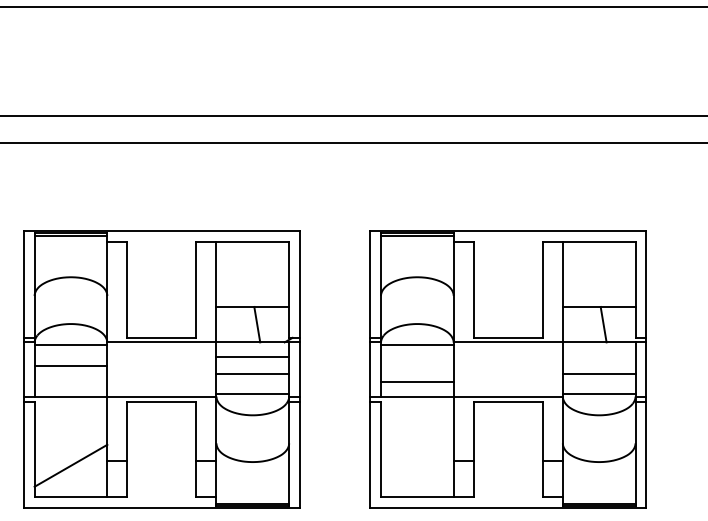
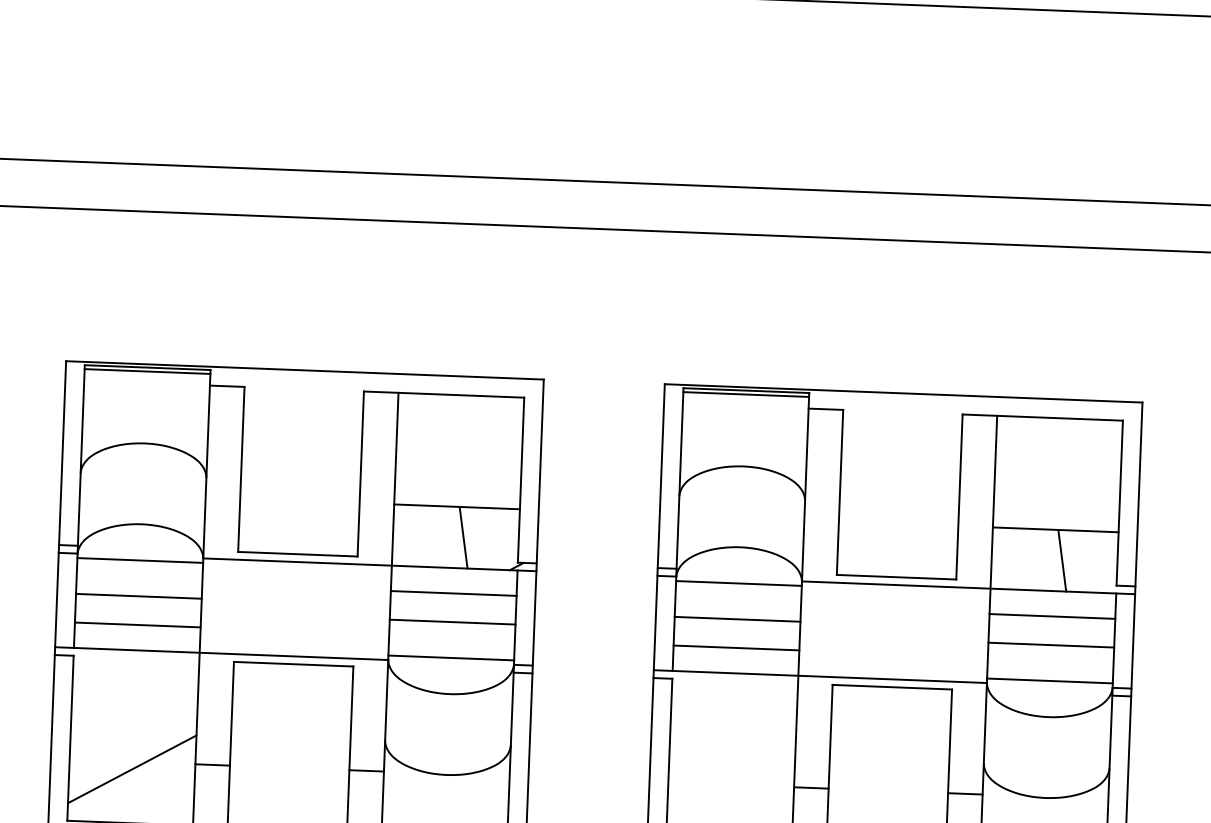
line: (598, 357) -> (1051, 617), added
line: (417, 365) -> (737, 618), added
line: (70, 382) -> (136, 625), added

